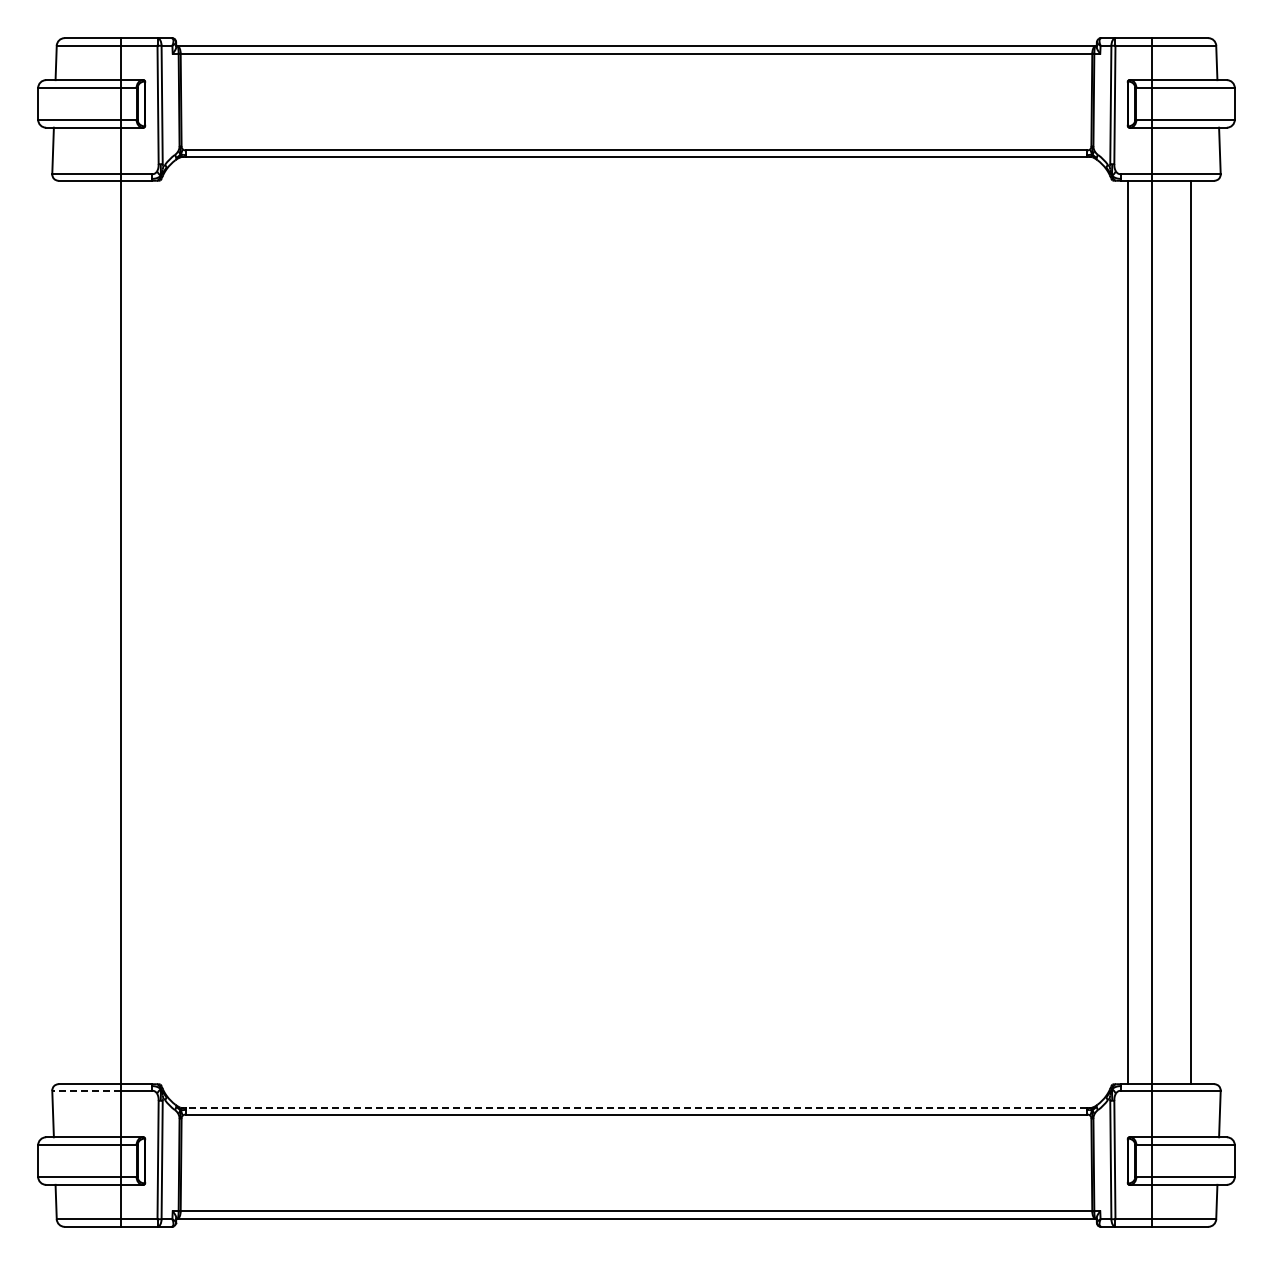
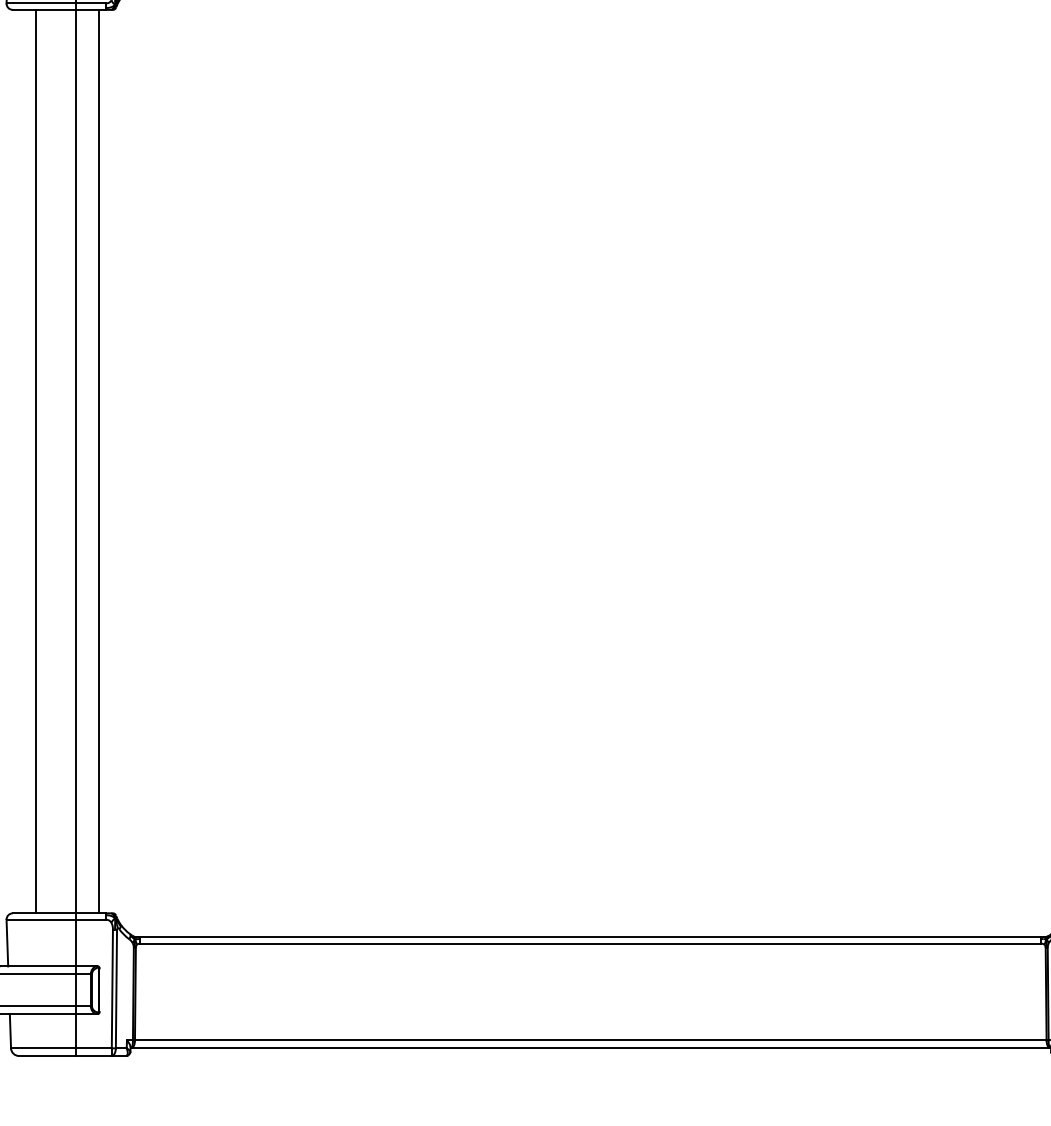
line: (81, 632) -> (35, 461), added
line: (145, 632) -> (99, 461), added
line: (86, 1090) -> (40, 919), dashed -> solid
line: (635, 1107) -> (589, 936), dashed -> solid

